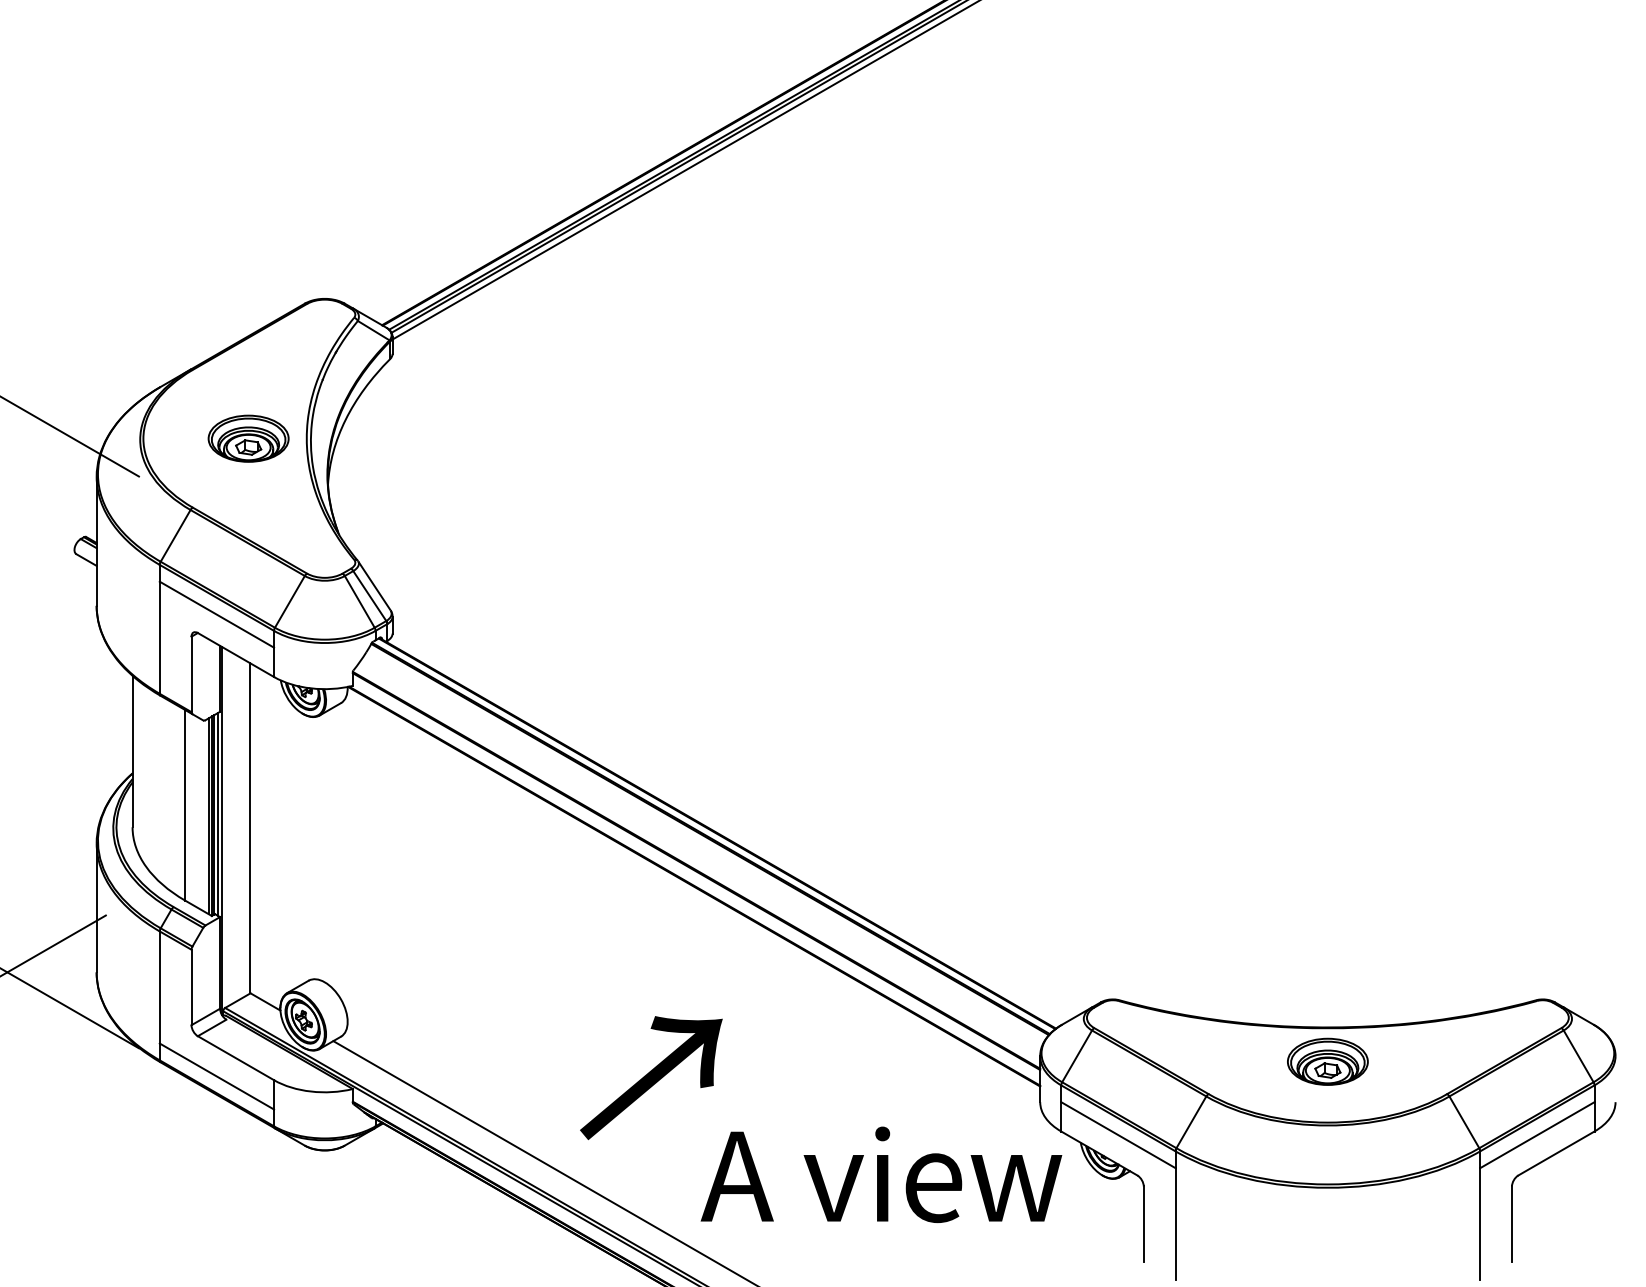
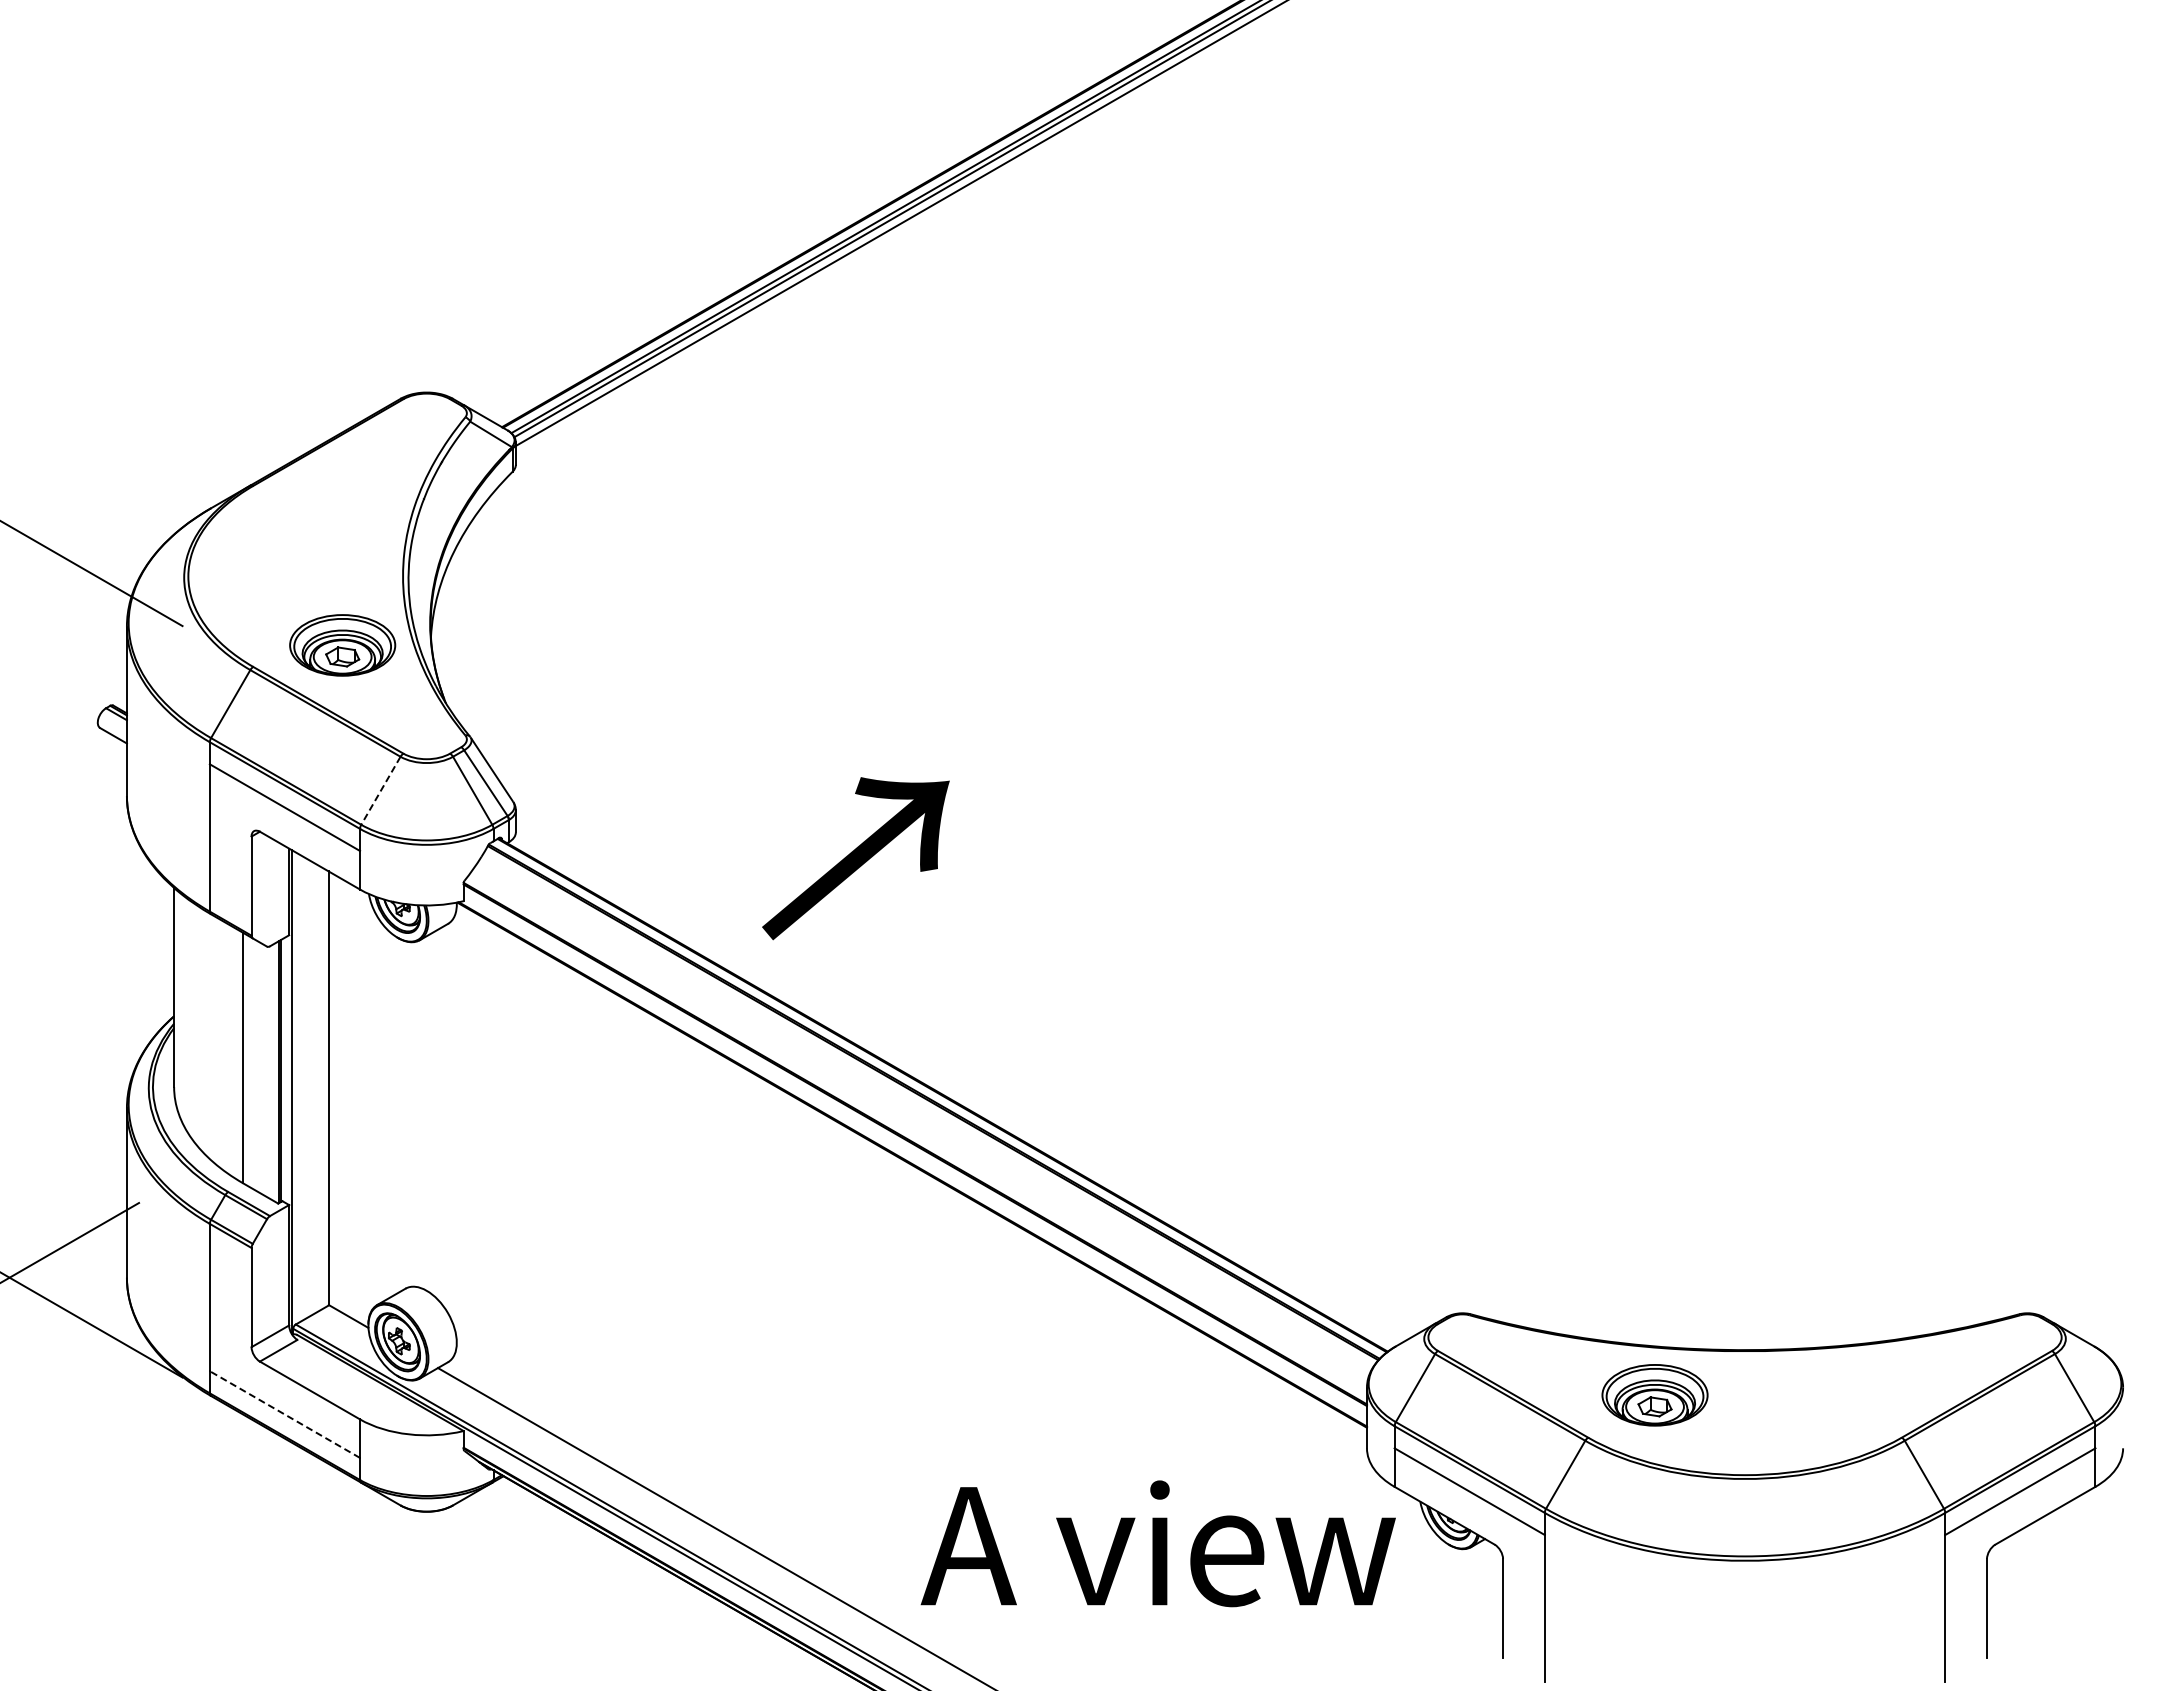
part: (248, 438) -> (342, 645), moved
line: (289, 602) -> (380, 791), solid -> dashed
line: (218, 813) -> (286, 1069), removed
line: (208, 816) -> (274, 1072), removed
part: (1327, 1061) -> (1654, 1395), moved
line: (216, 1076) -> (284, 1414), solid -> dashed
text: (651, 1077) -> (855, 858), moved

